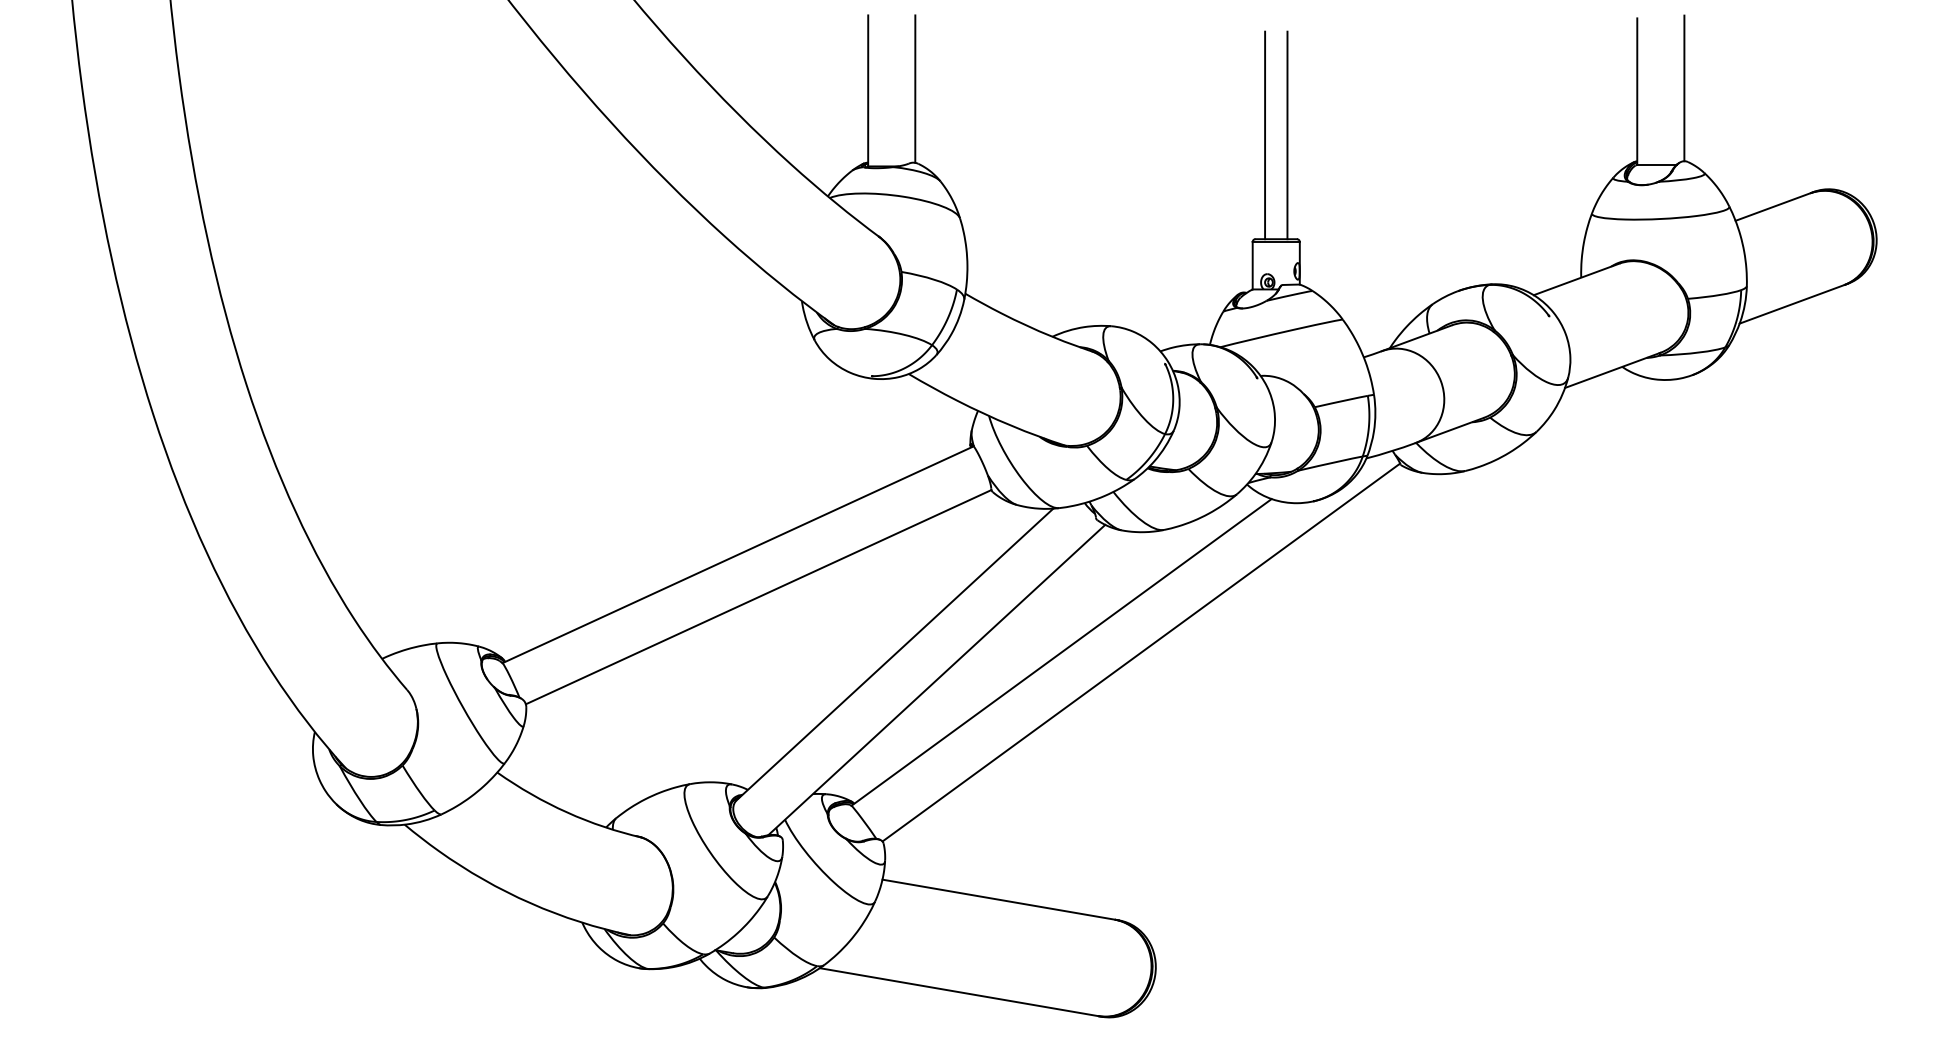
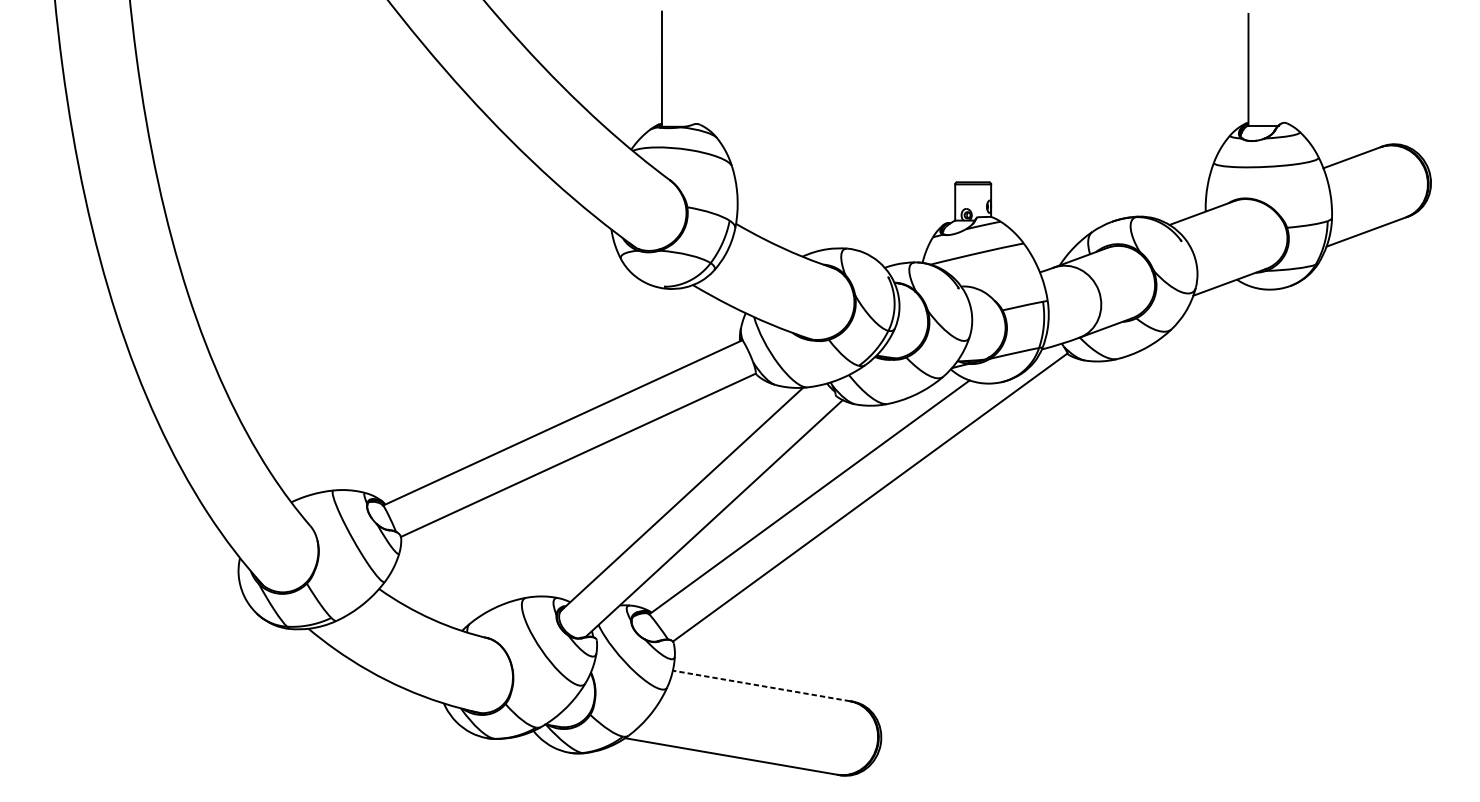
line: (915, 88) -> (698, 67), removed
line: (1684, 88) -> (1284, 67), removed
line: (1265, 135) -> (964, 103), removed
line: (1287, 135) -> (981, 103), removed
line: (998, 899) -> (761, 685), solid -> dashed

